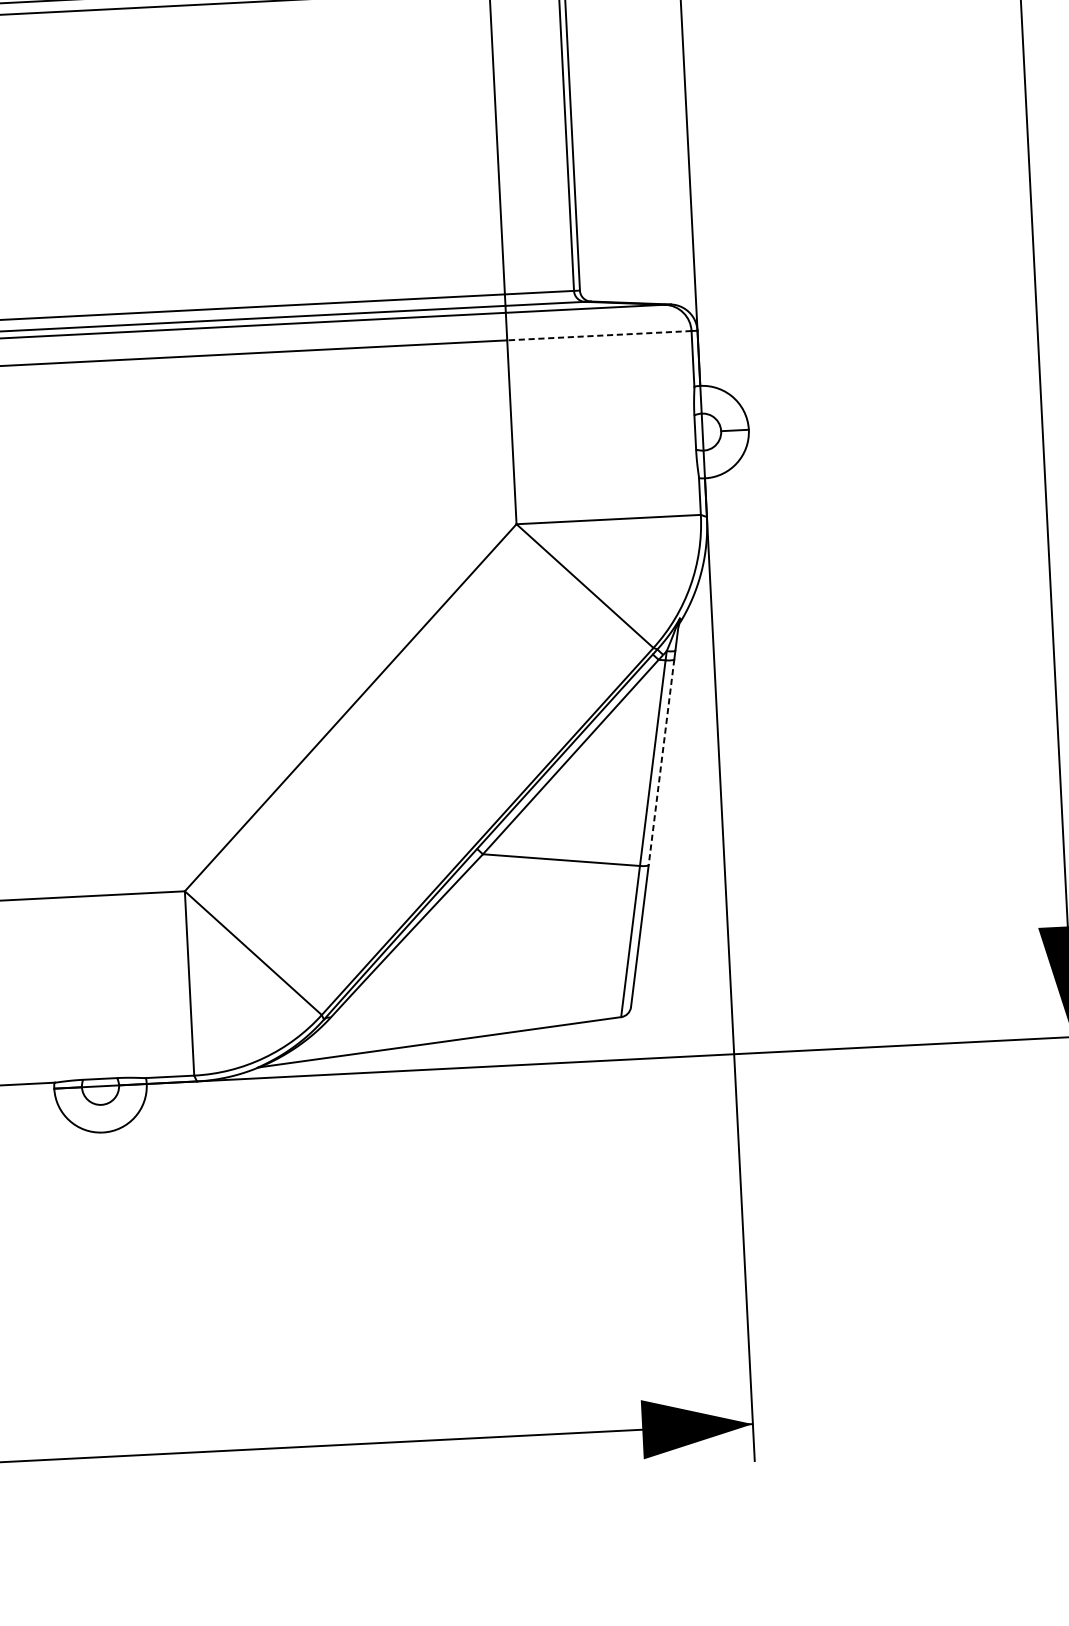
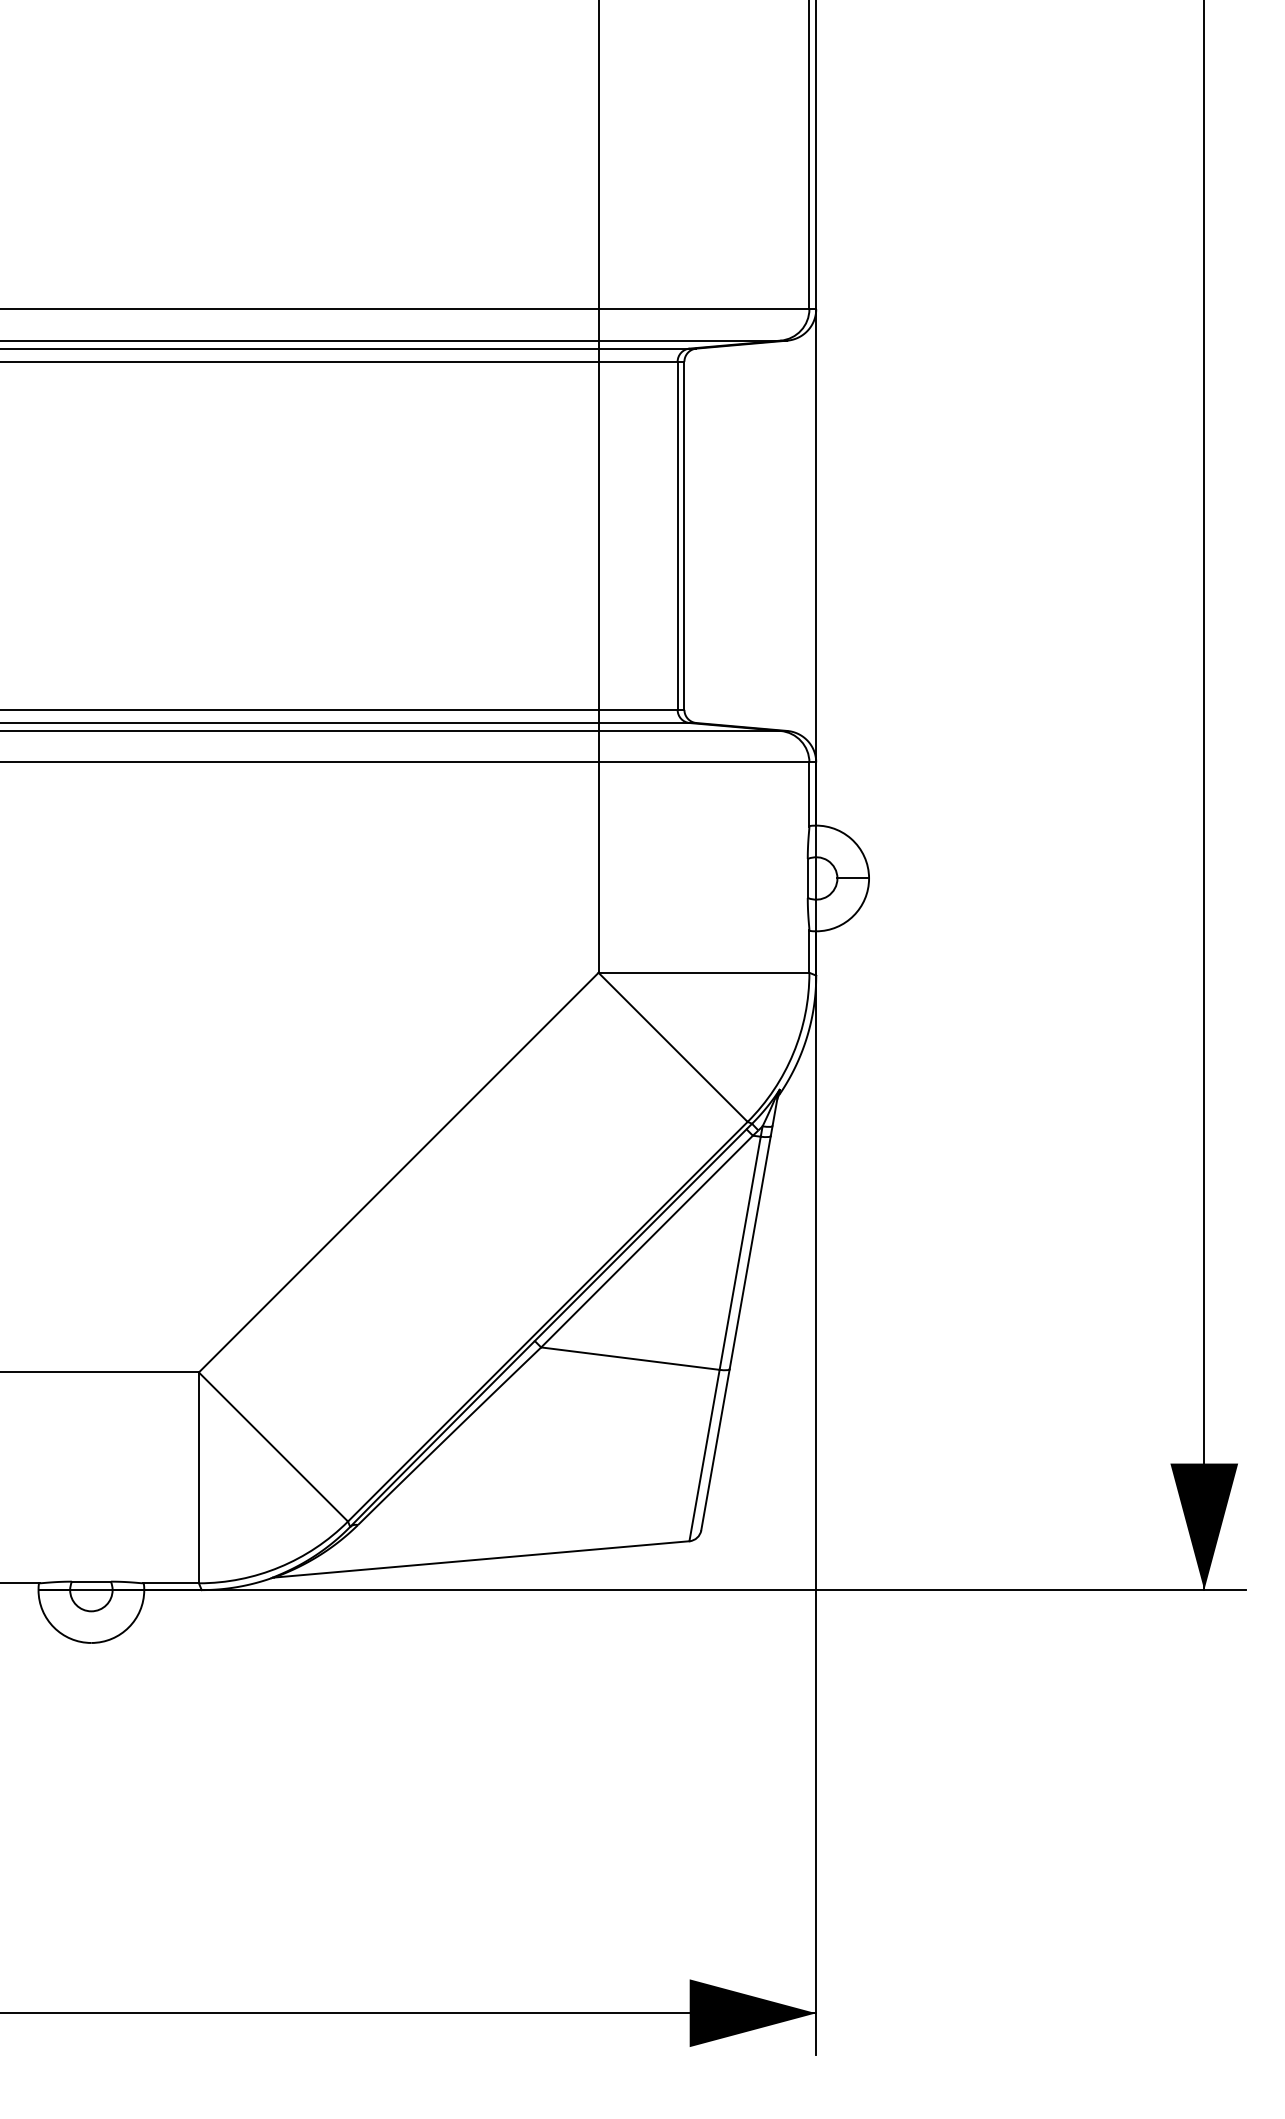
line: (598, 335) -> (703, 762), dashed -> solid
line: (661, 762) -> (750, 1253), dashed -> solid

